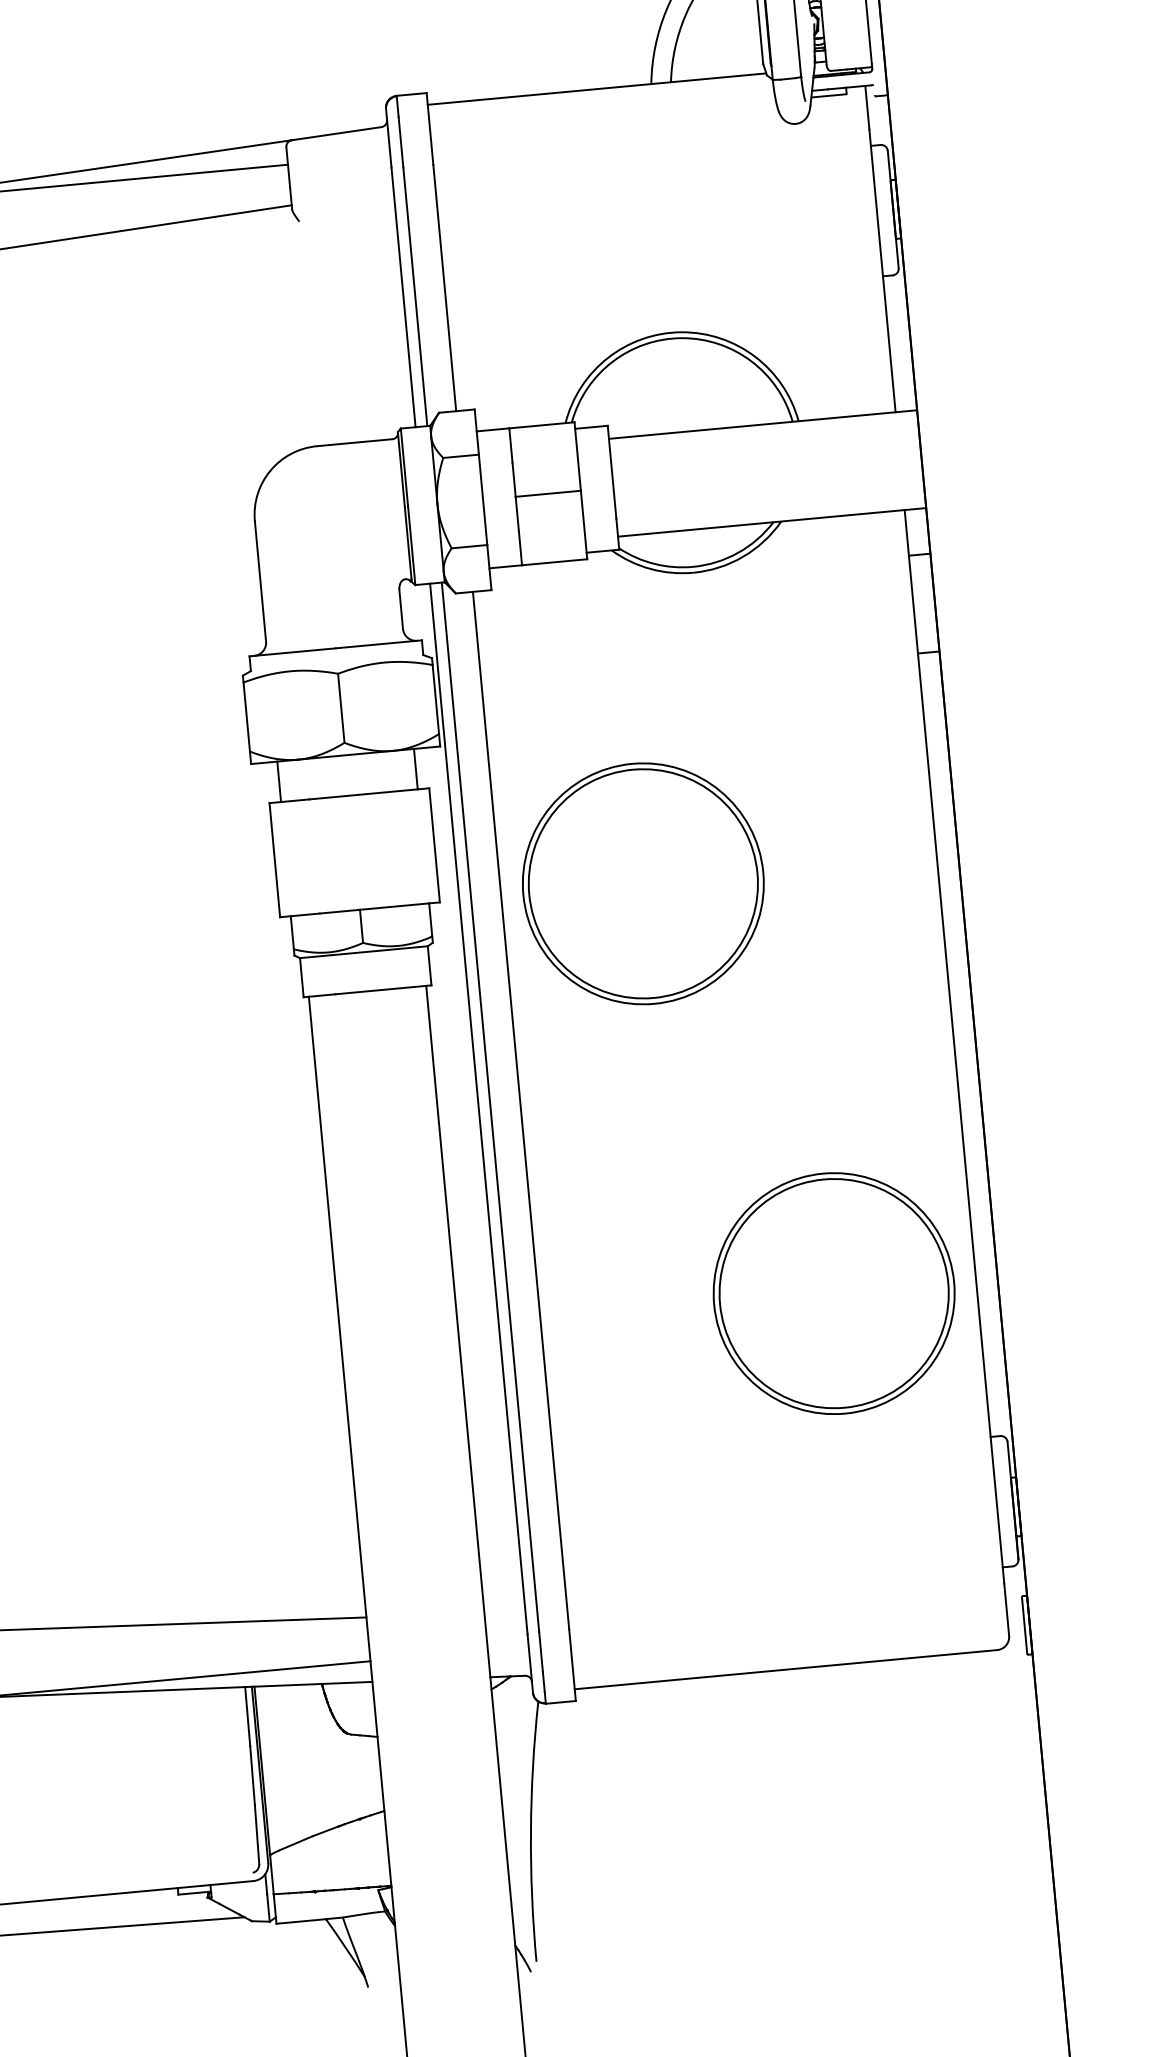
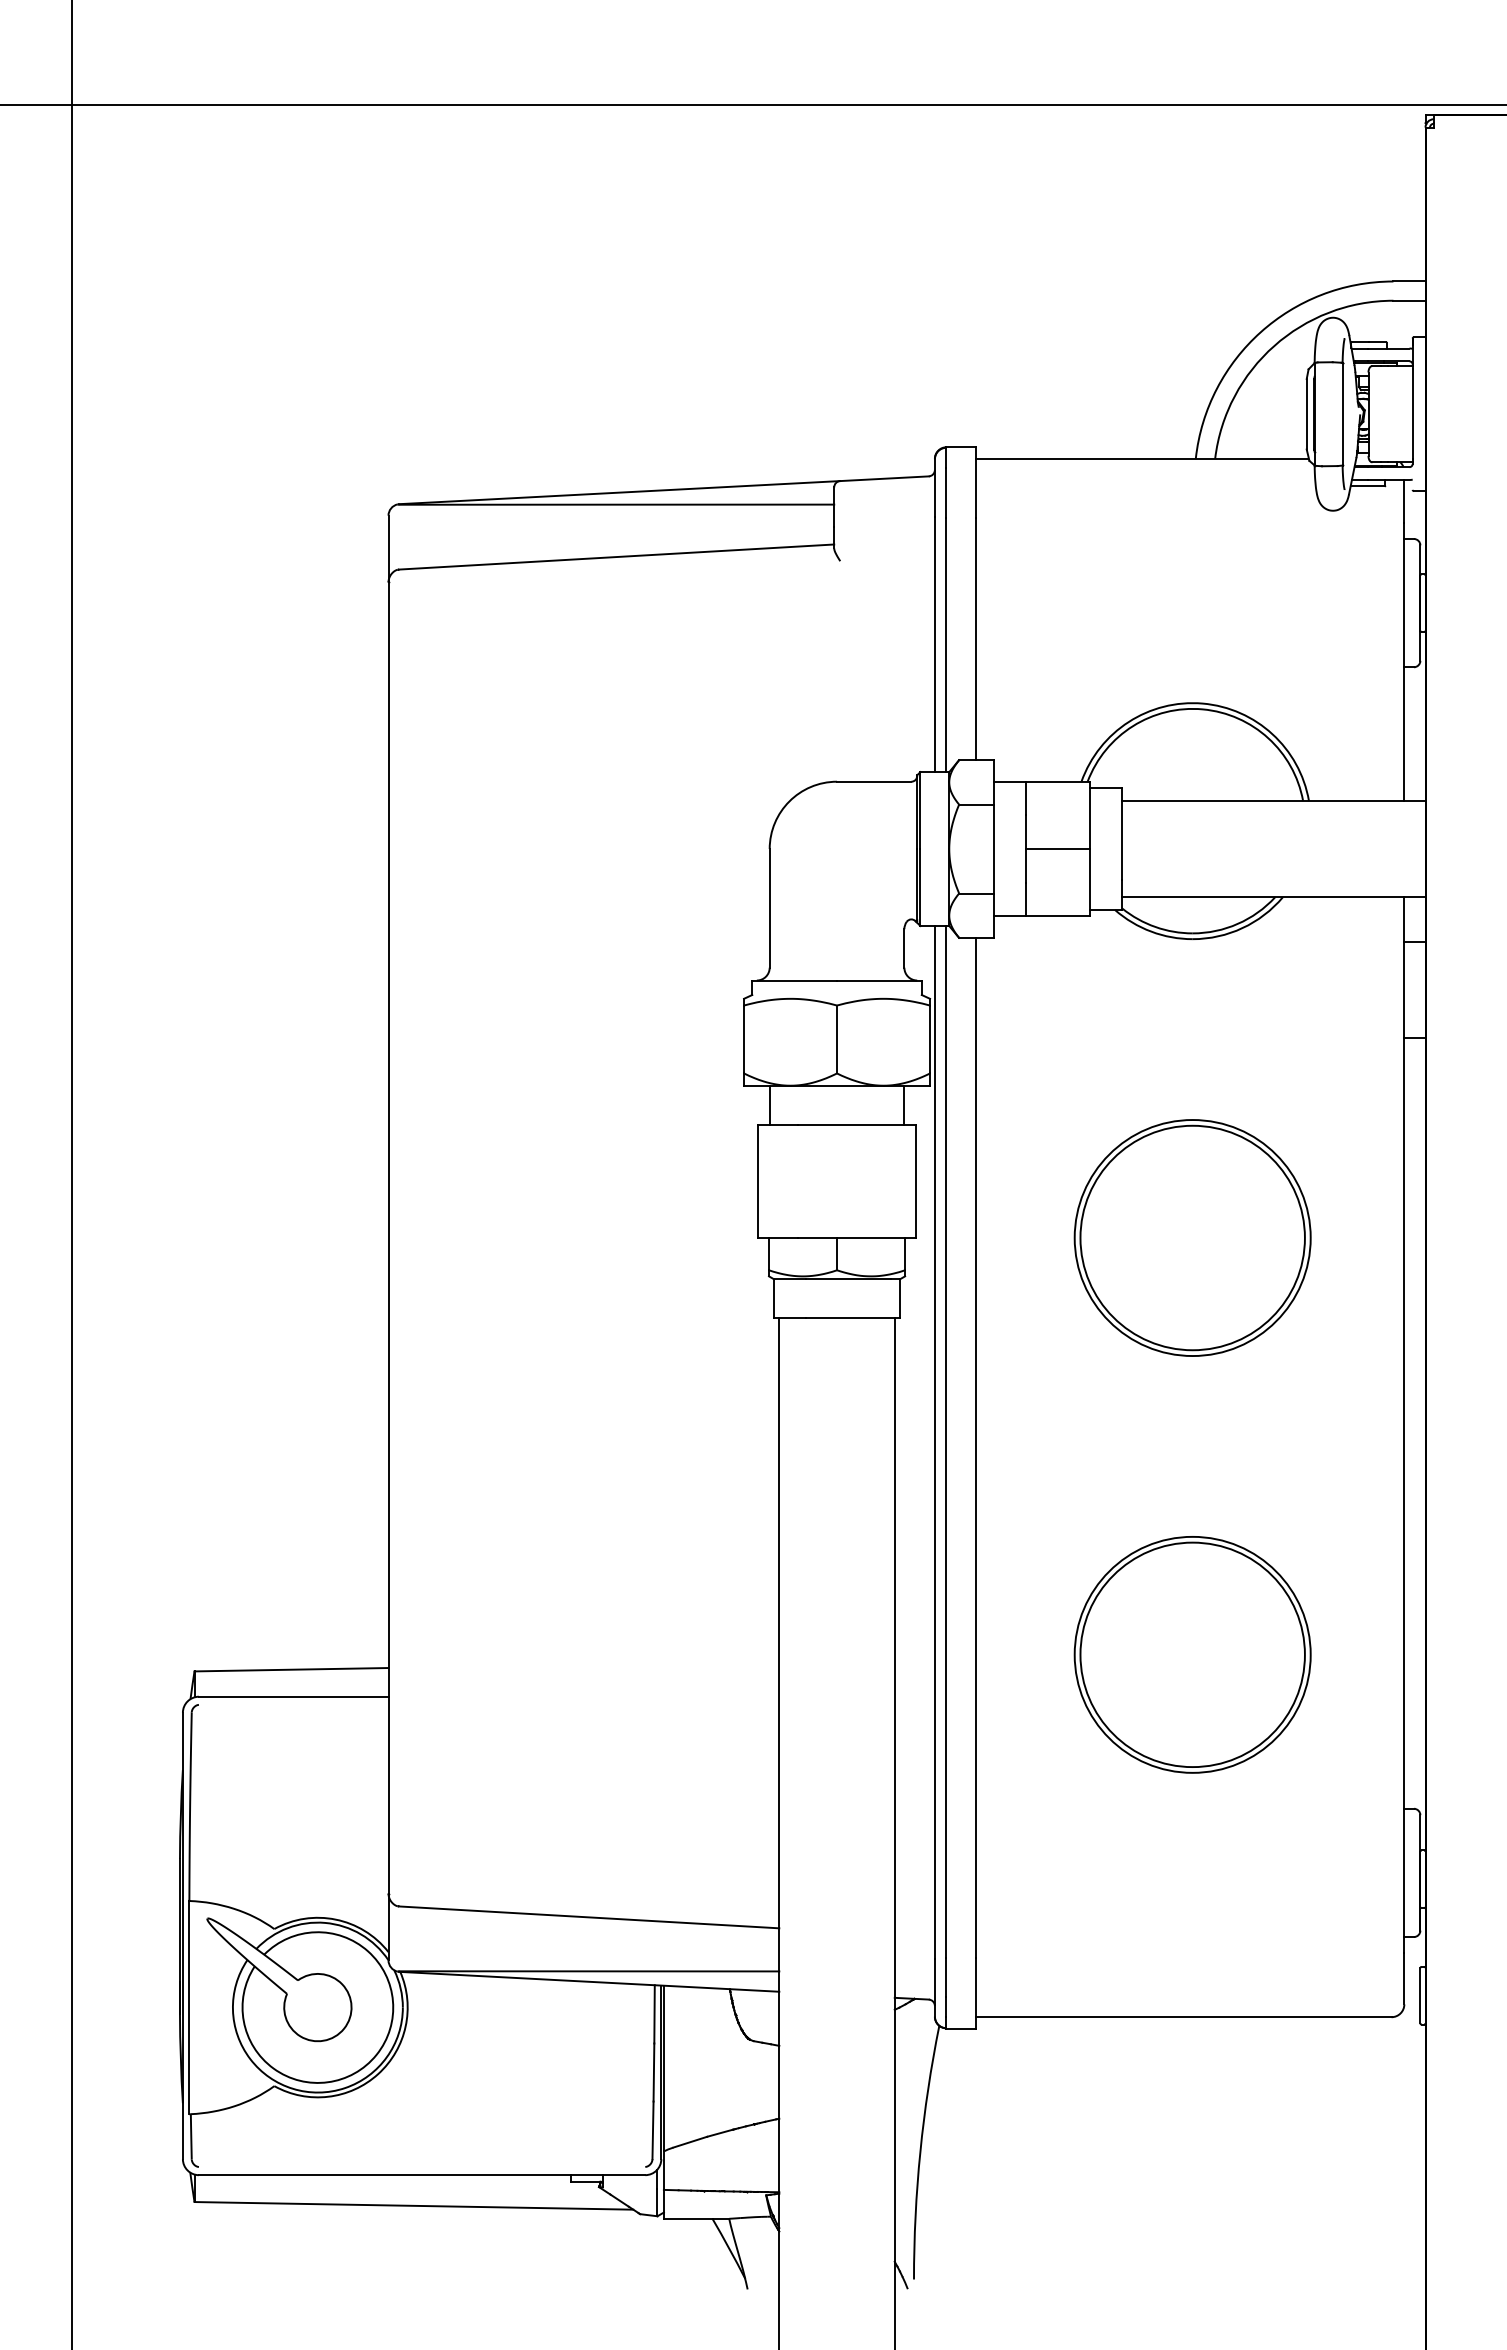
part: (643, 883) -> (1192, 1237), moved
part: (833, 1293) -> (1192, 1654), moved

